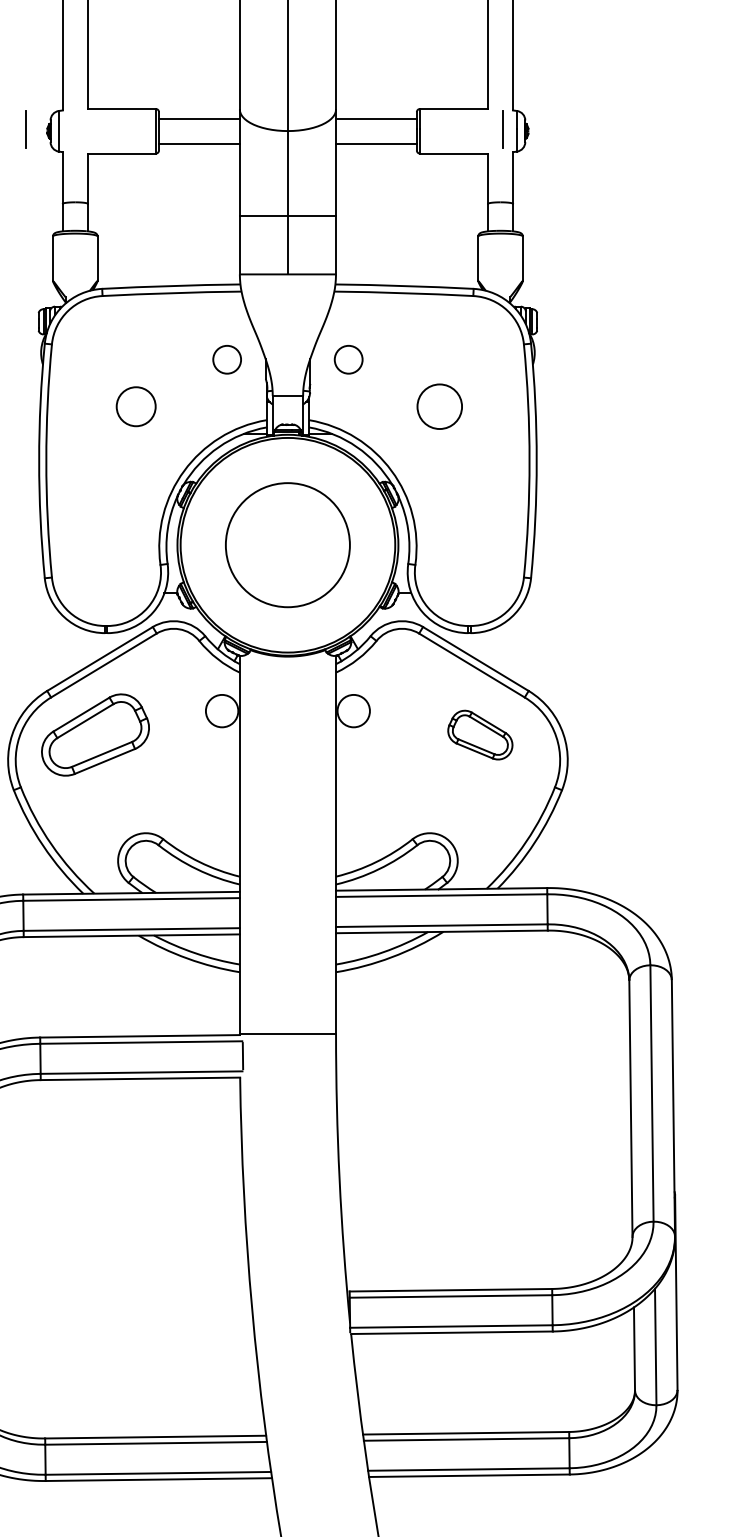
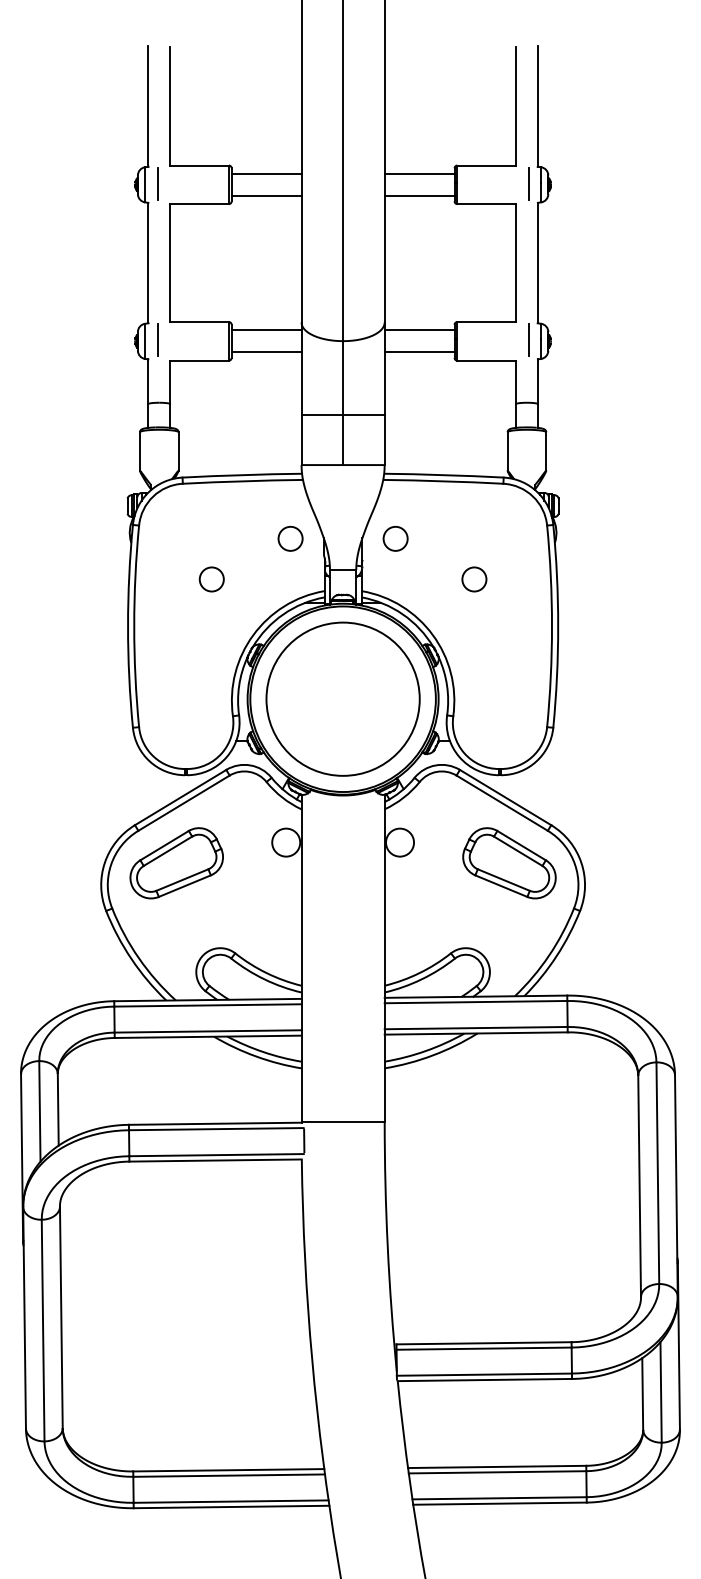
line: (25, 129) -> (157, 339), moved
circle: (135, 406) -> (211, 579), size x0.71
circle: (439, 406) -> (474, 579), size x0.62
circle: (287, 544) -> (342, 698), size x1.43
part: (480, 735) -> (509, 863), size x1.67

